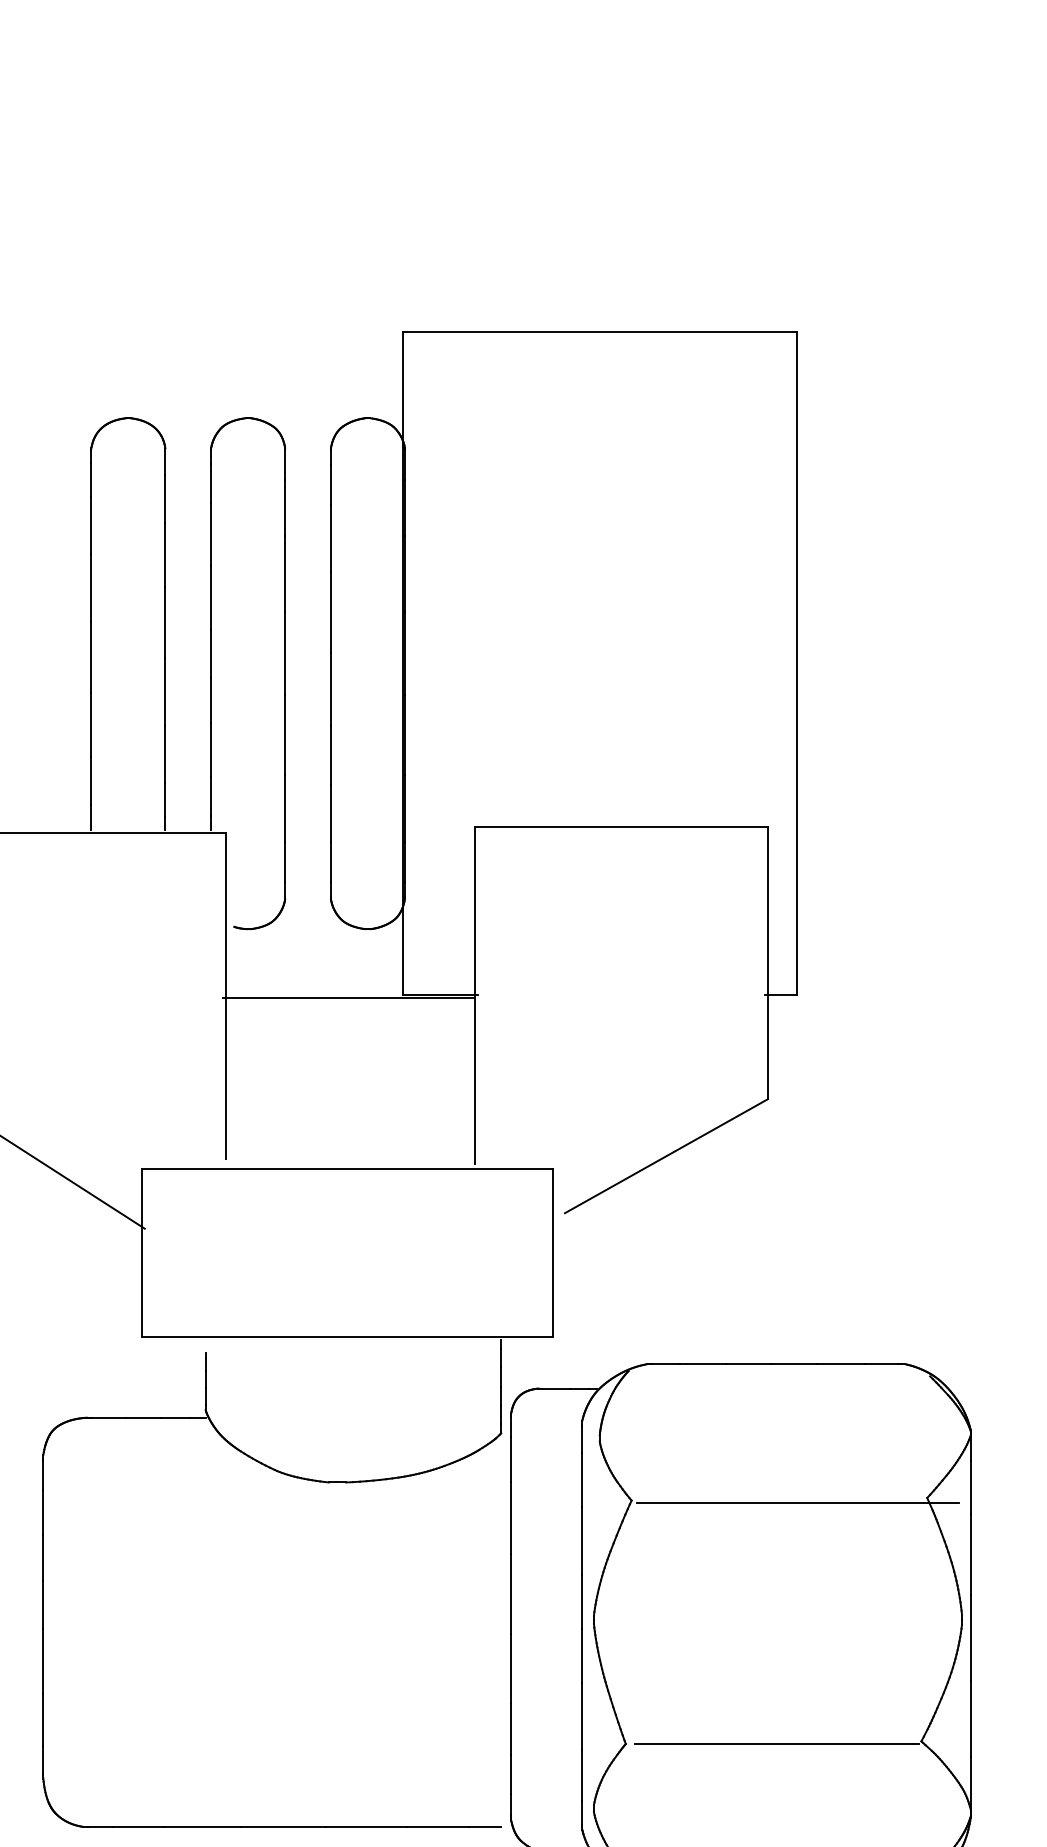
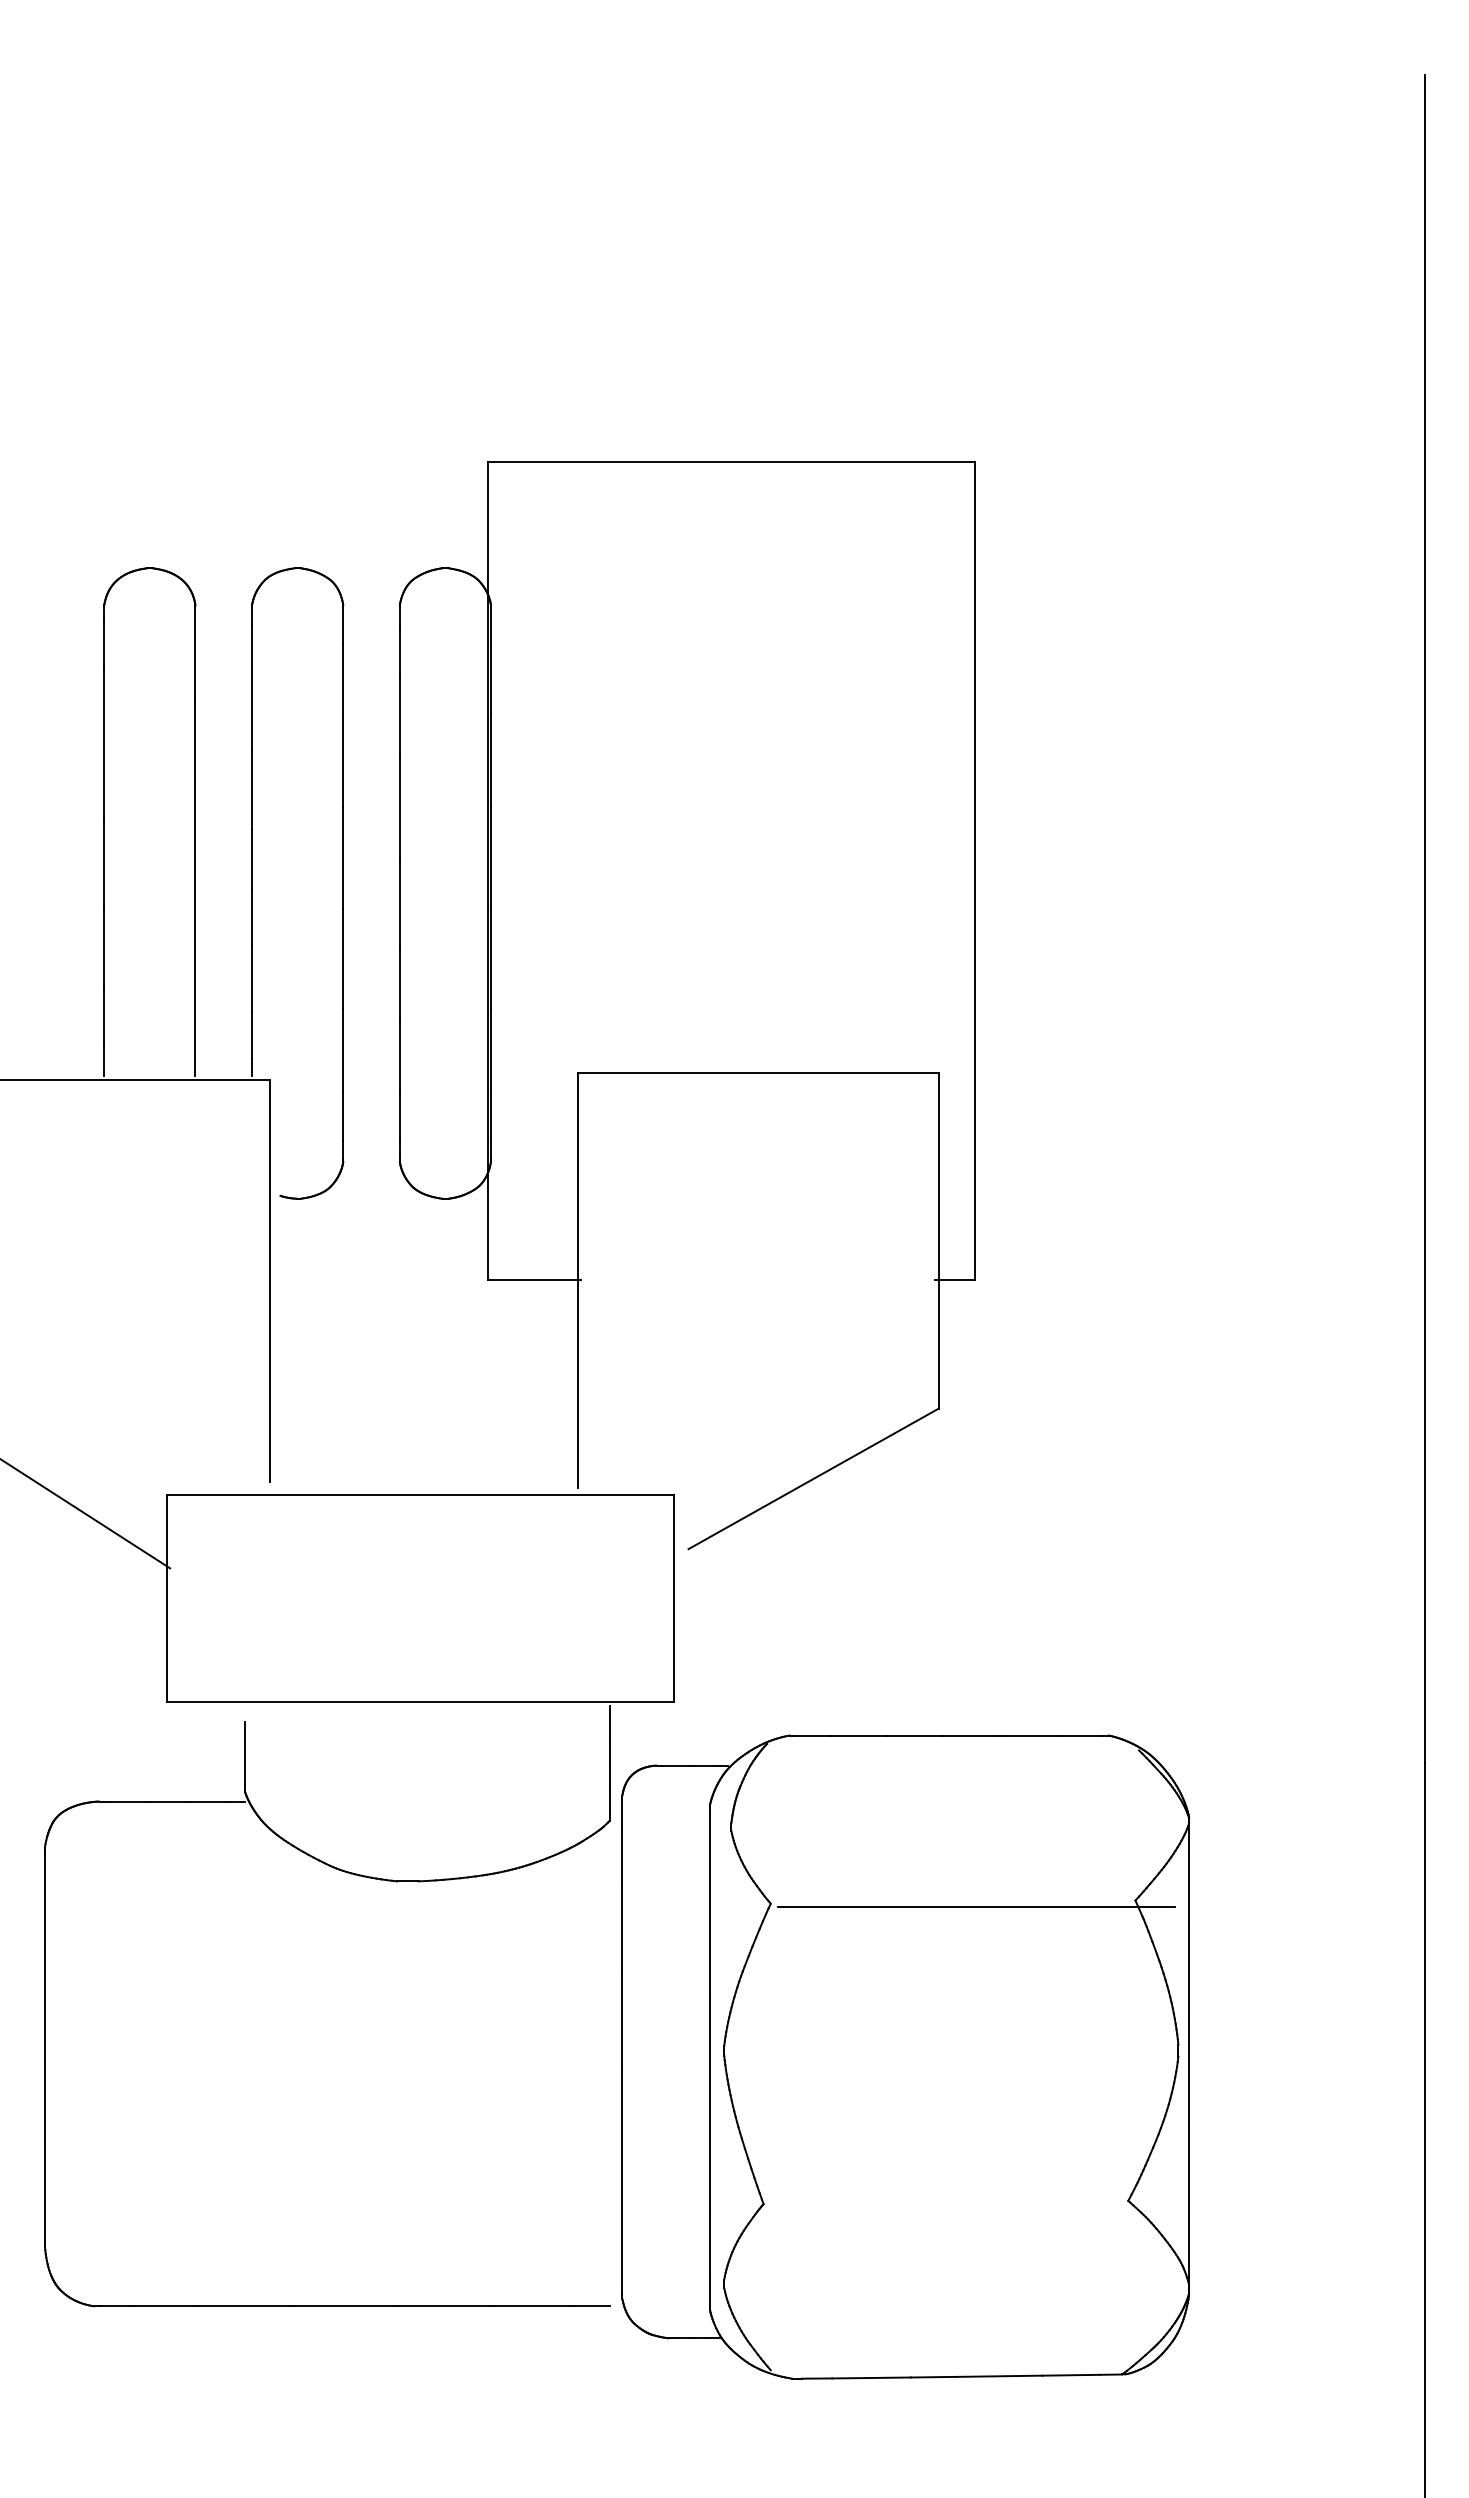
line: (348, 997) -> (421, 1283), removed
line: (776, 1744) -> (949, 2204), removed

